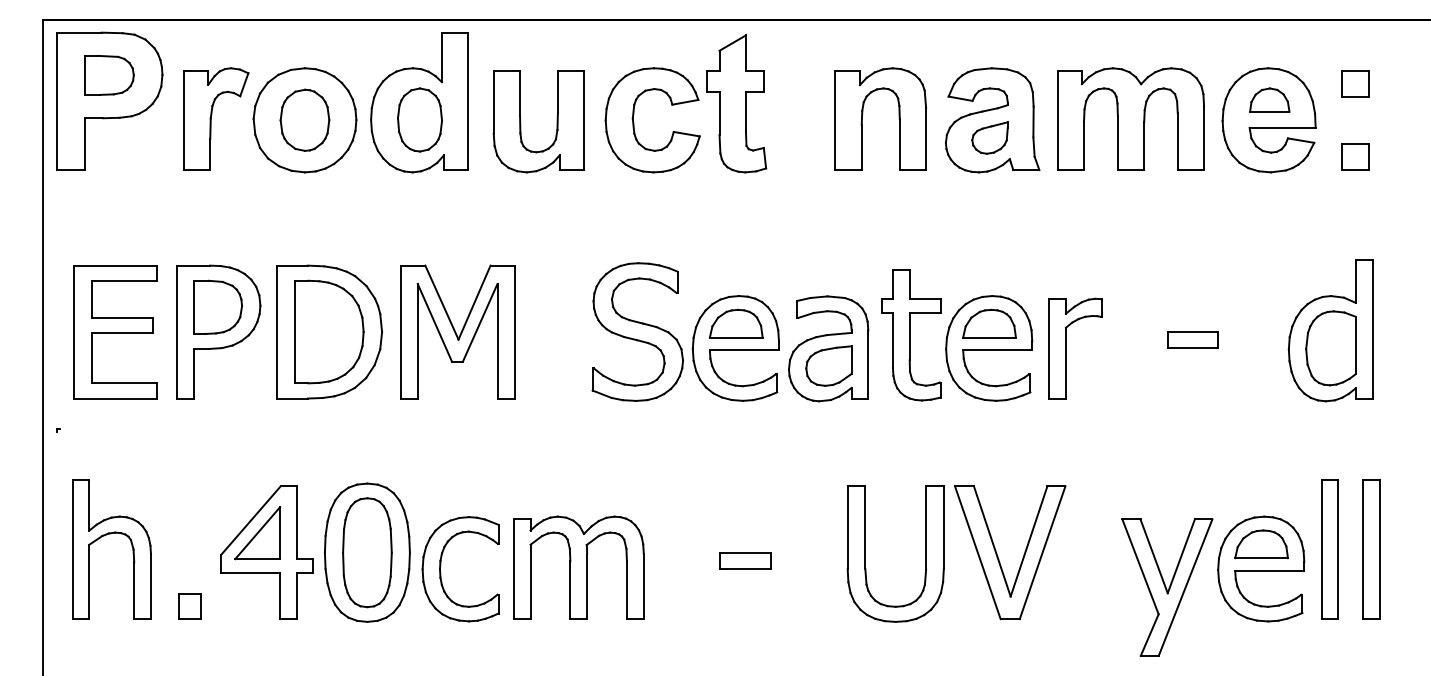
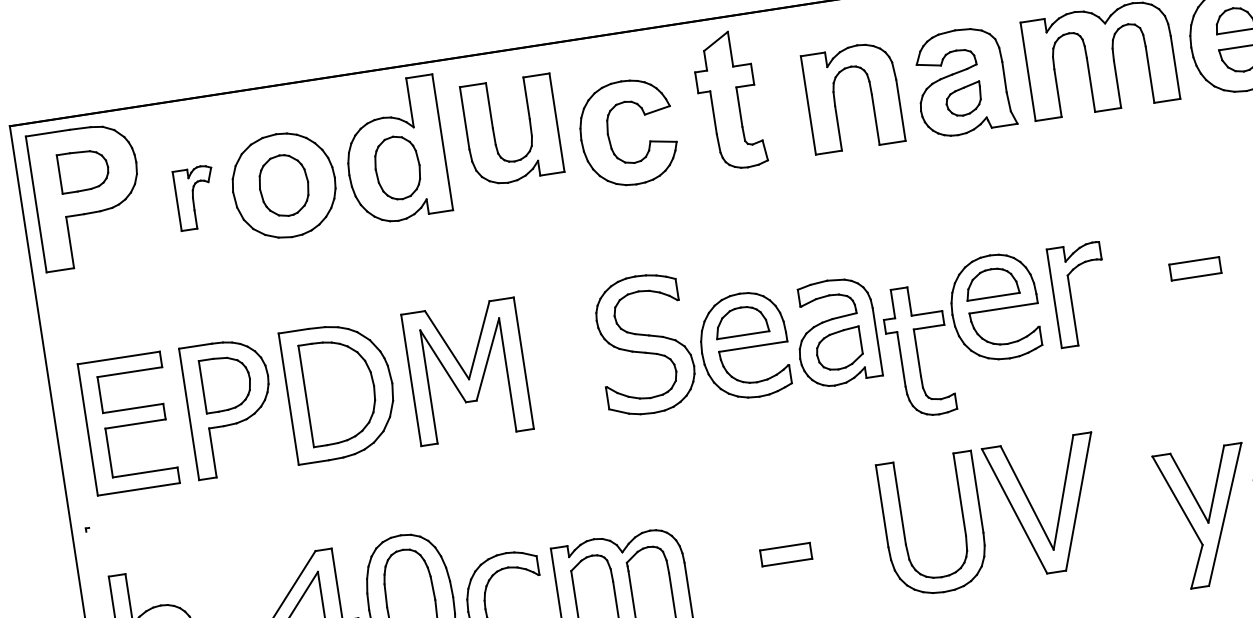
part: (736, 103) -> (728, 100), moved
part: (216, 118) -> (196, 197), size x0.6
part: (521, 121) -> (495, 133), moved
part: (911, 335) -> (919, 351), moved

